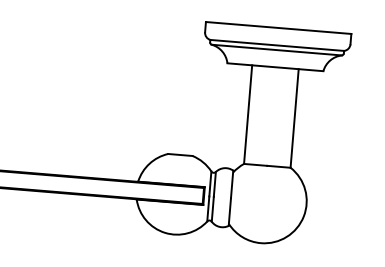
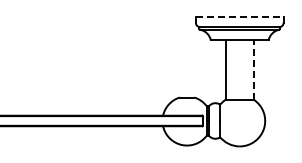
line: (278, 27) -> (239, 16), solid -> dashed
line: (294, 119) -> (253, 70), solid -> dashed

